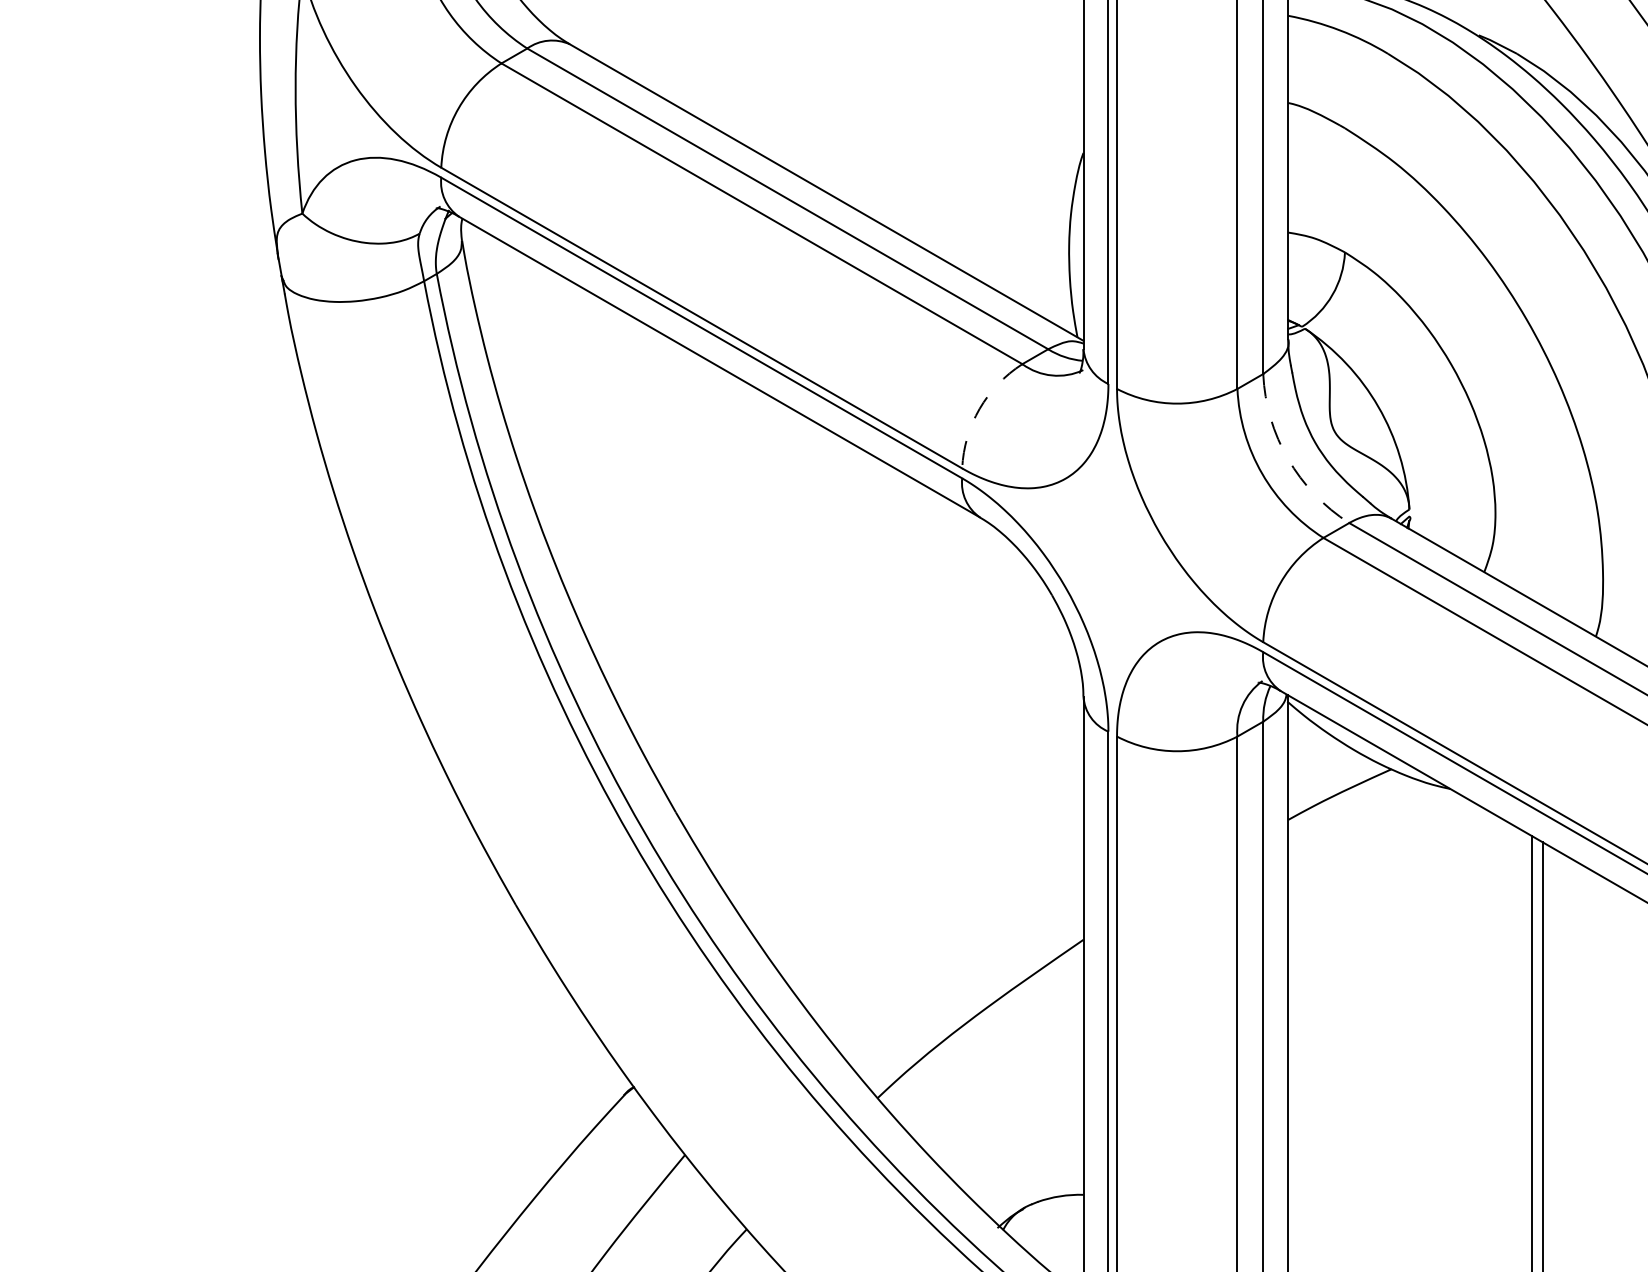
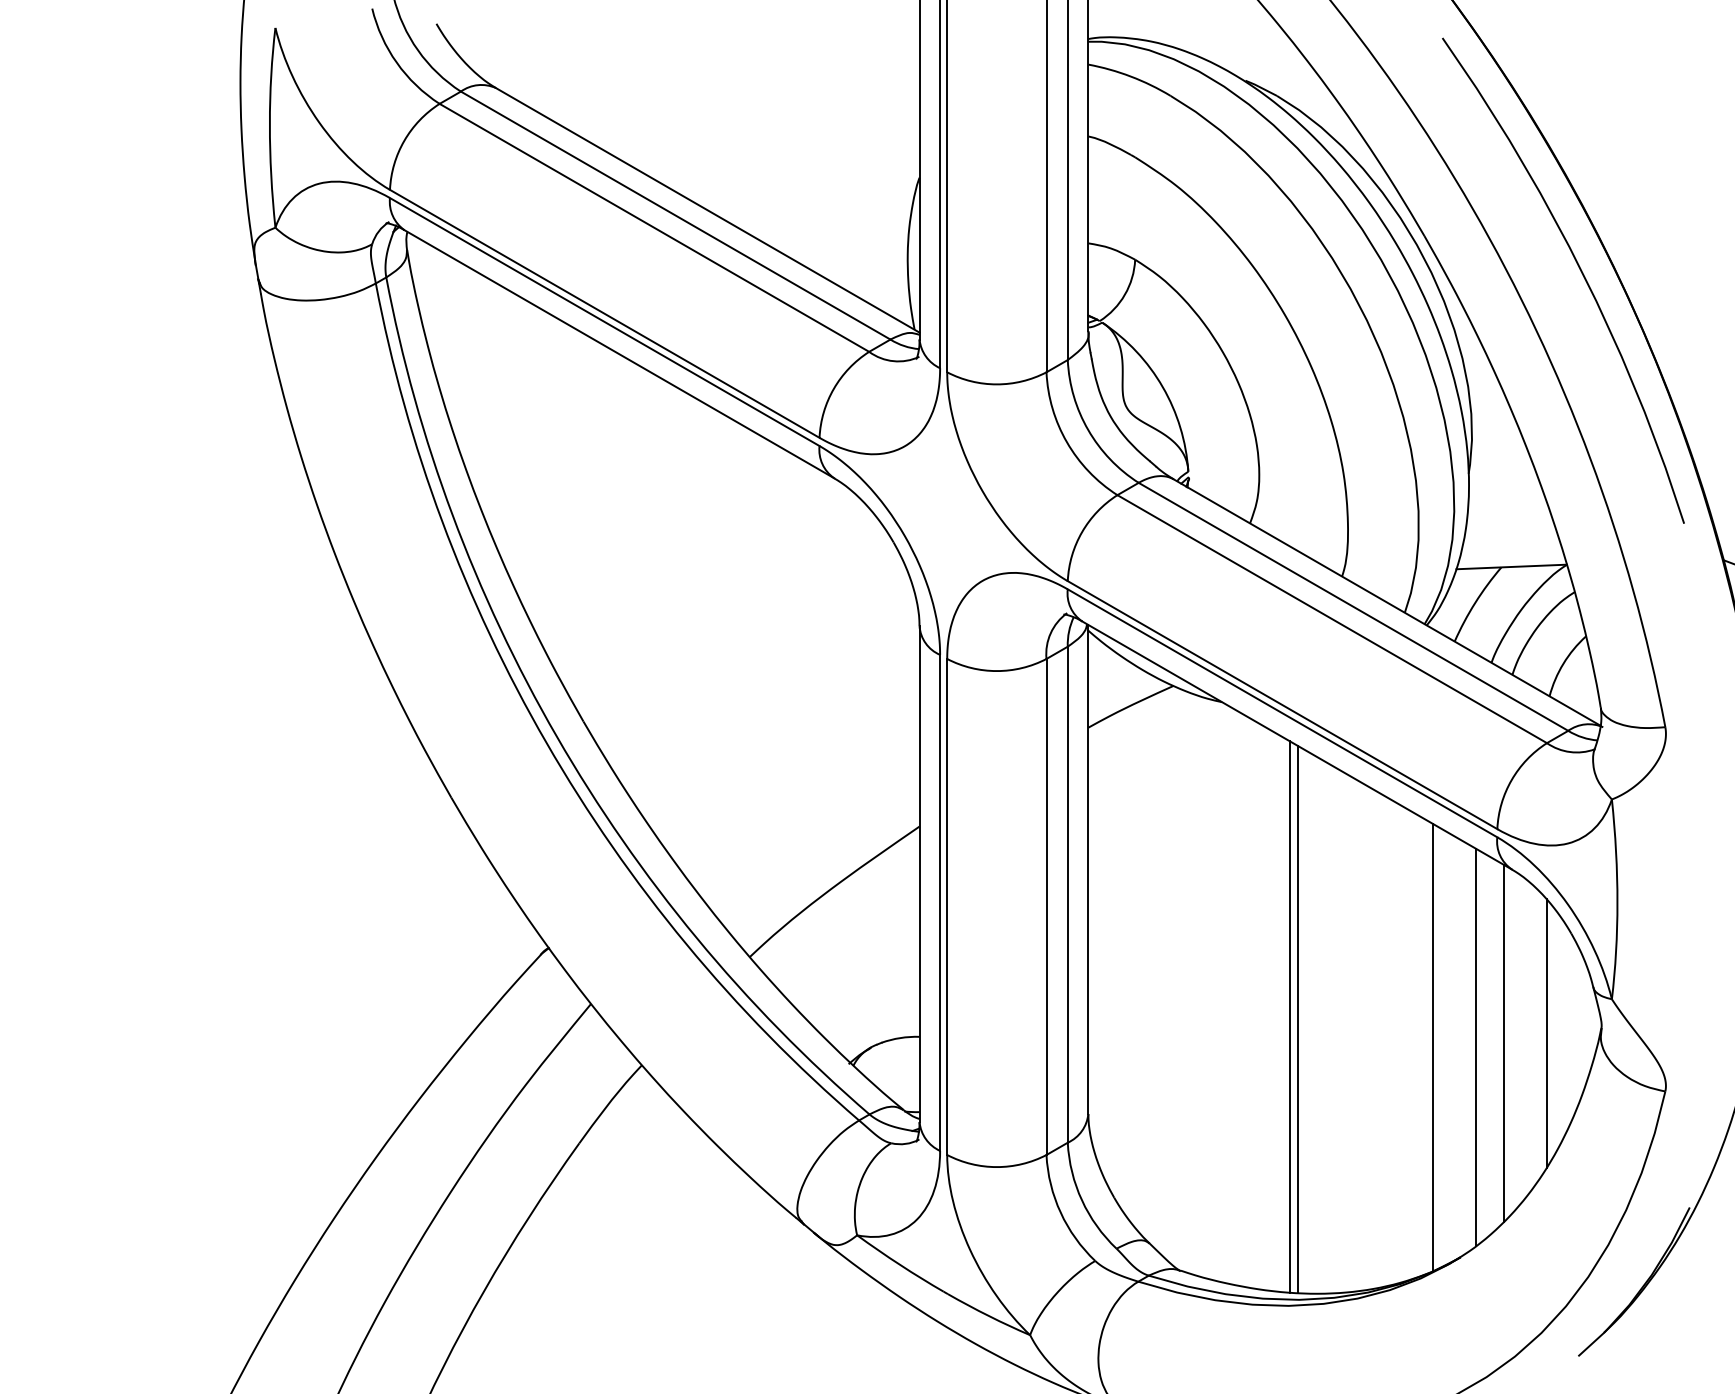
arc: (979, 408) -> (833, 388), dashed -> solid
arc: (1288, 459) -> (1088, 430), dashed -> solid

